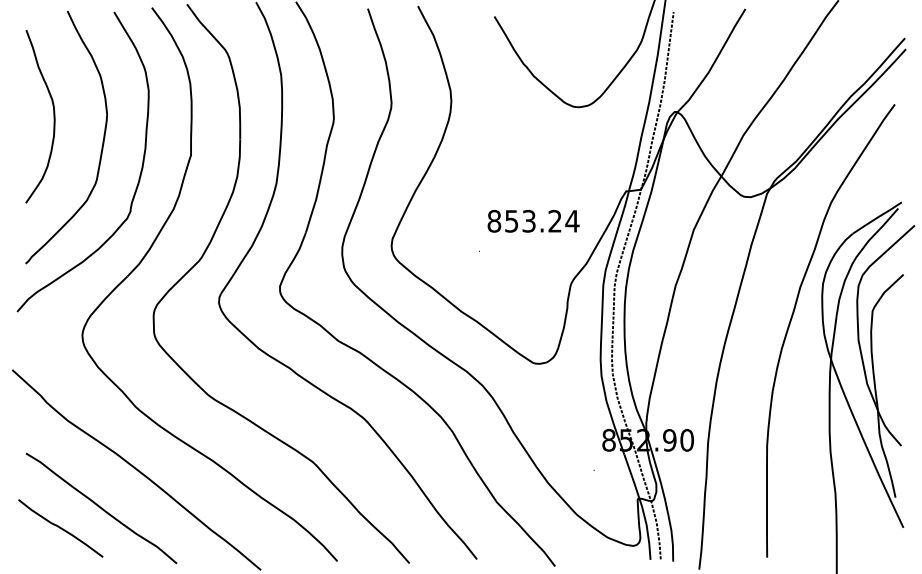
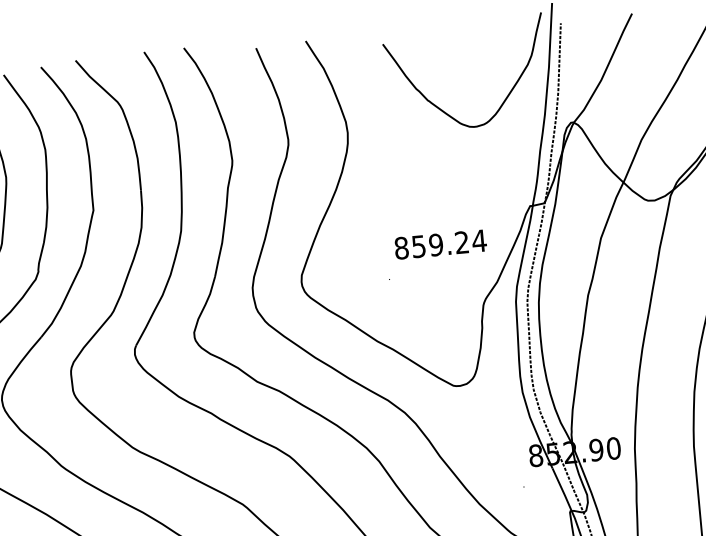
text: (528, 221) -> (435, 245), 853.24 -> 859.24

